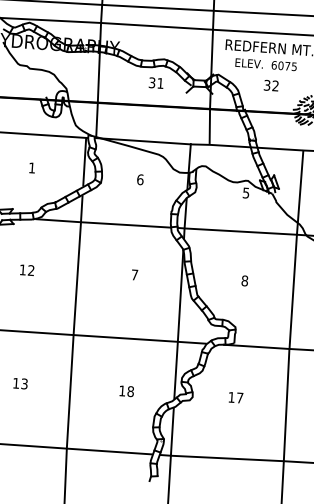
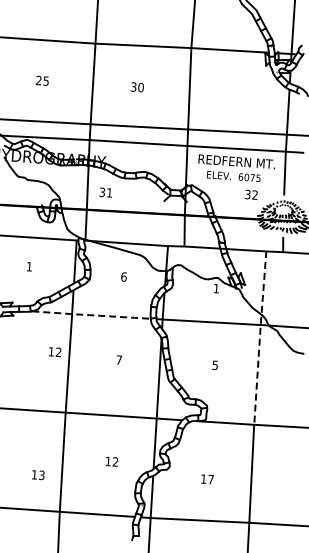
text: (155, 82) -> (105, 192), moved
text: (270, 85) -> (250, 194), moved
text: (245, 192) -> (215, 288), 5 -> 1
line: (103, 223) -> (91, 315), solid -> dashed
line: (295, 249) -> (259, 337), solid -> dashed
text: (27, 270) -> (55, 352), moved
text: (245, 281) -> (215, 365), 8 -> 5
text: (20, 384) -> (38, 475), moved
text: (130, 391) -> (115, 461), 18 -> 12
text: (235, 397) -> (207, 479), moved

